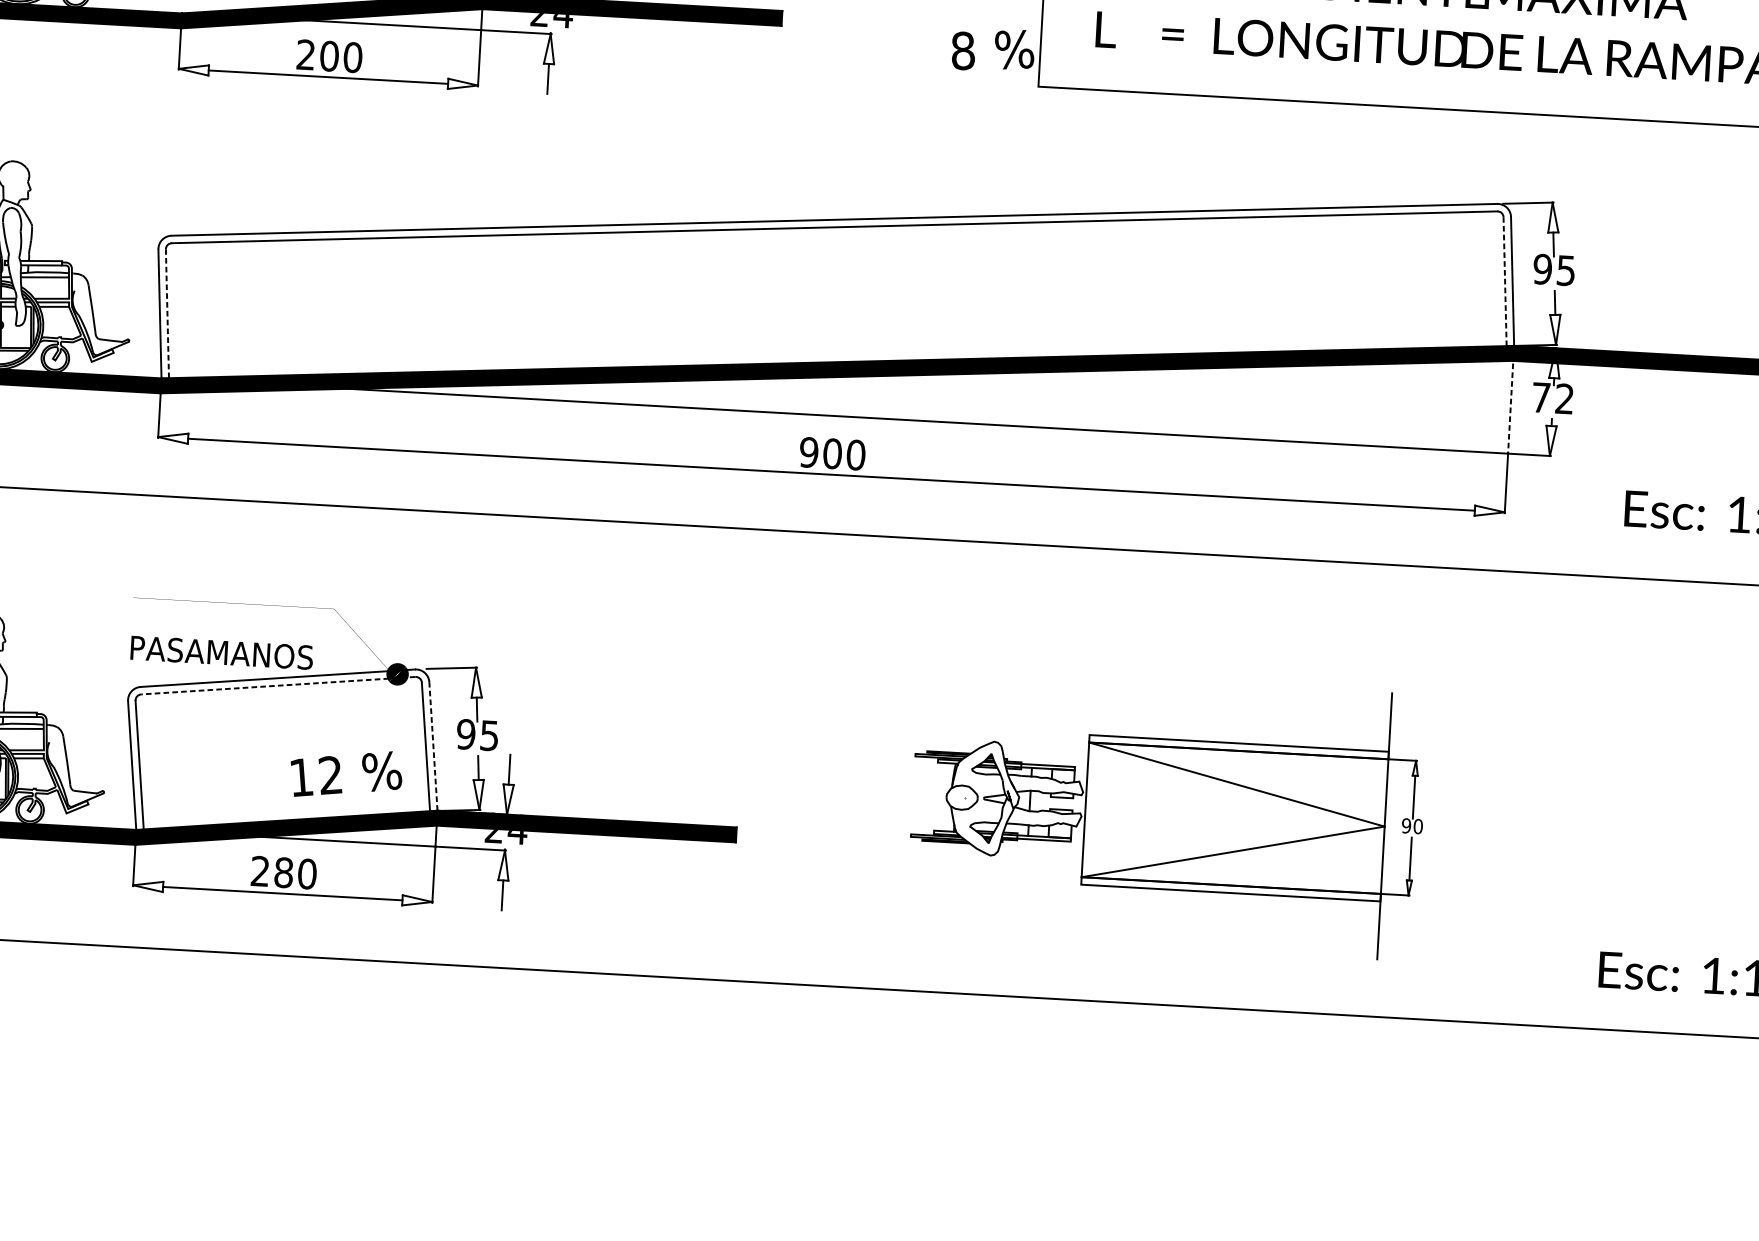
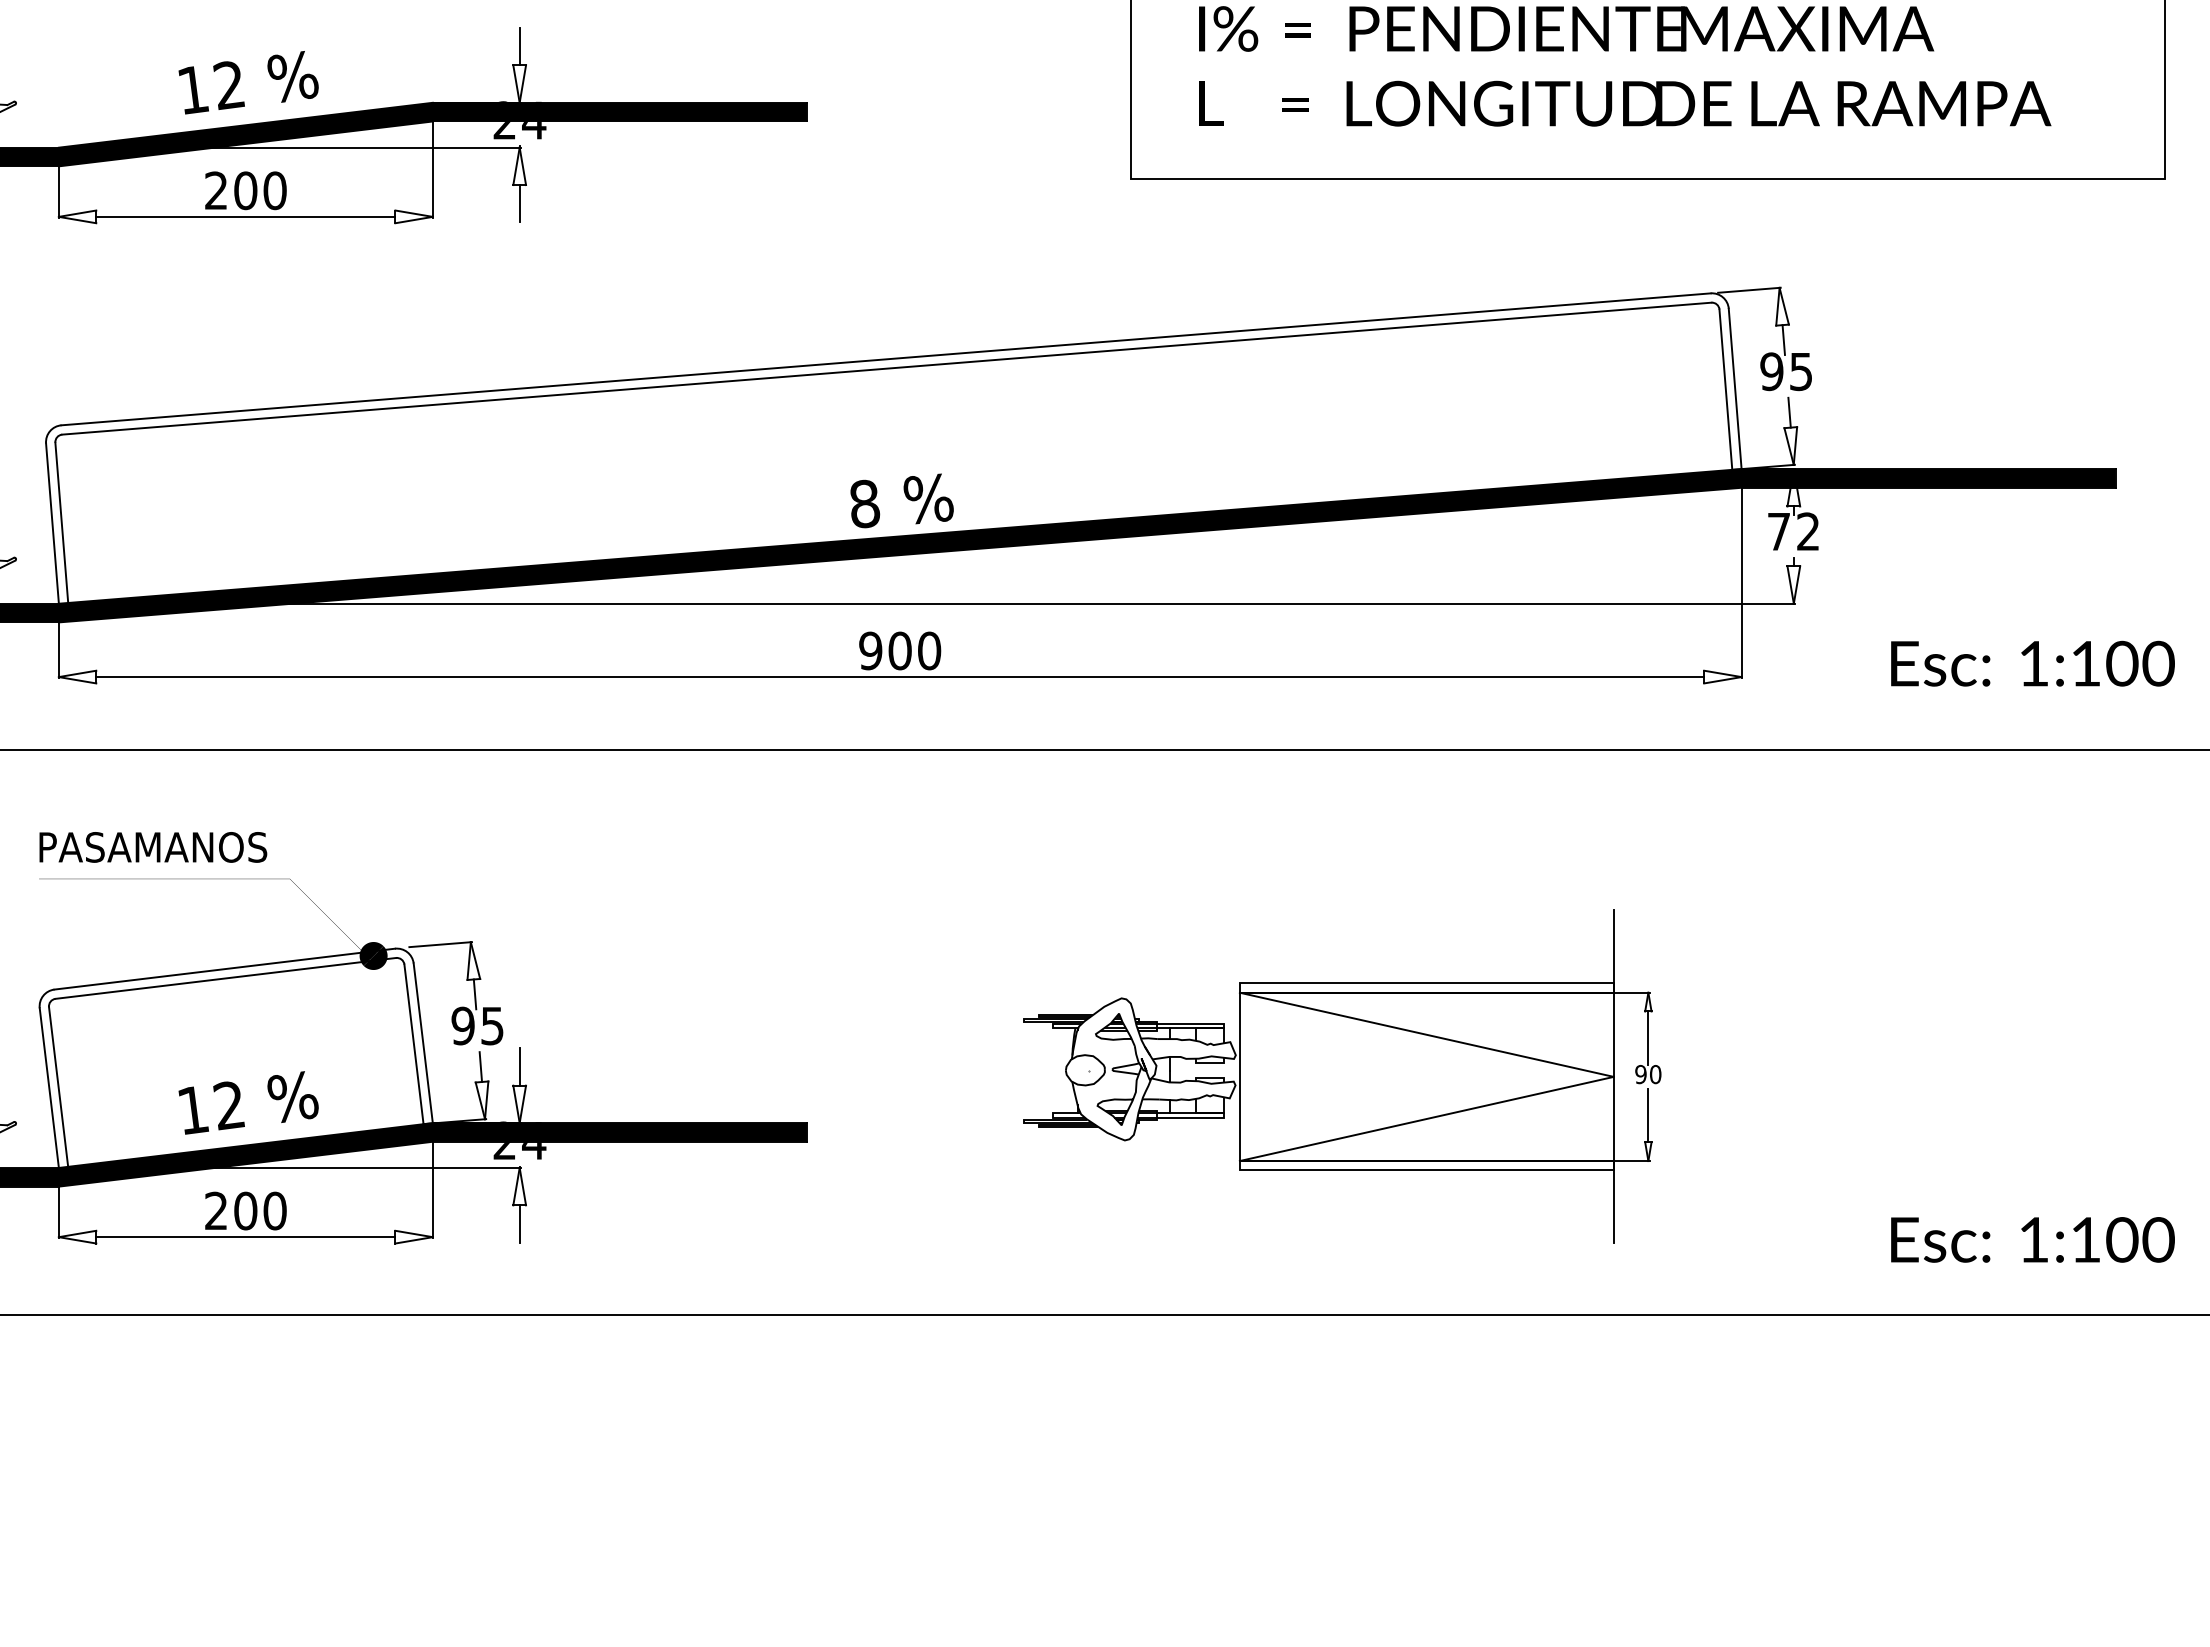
text: (992, 49) -> (901, 500), moved
line: (1504, 281) -> (1725, 389), dashed -> solid
line: (167, 313) -> (61, 522), dashed -> solid
line: (1511, 399) -> (1741, 536), dashed -> solid
text: (222, 652) -> (153, 847), moved
line: (278, 685) -> (225, 978), dashed -> solid
line: (433, 745) -> (423, 1042), dashed -> solid
text: (346, 773) -> (248, 1102), moved
text: (283, 873) -> (245, 1211), 280 -> 200

